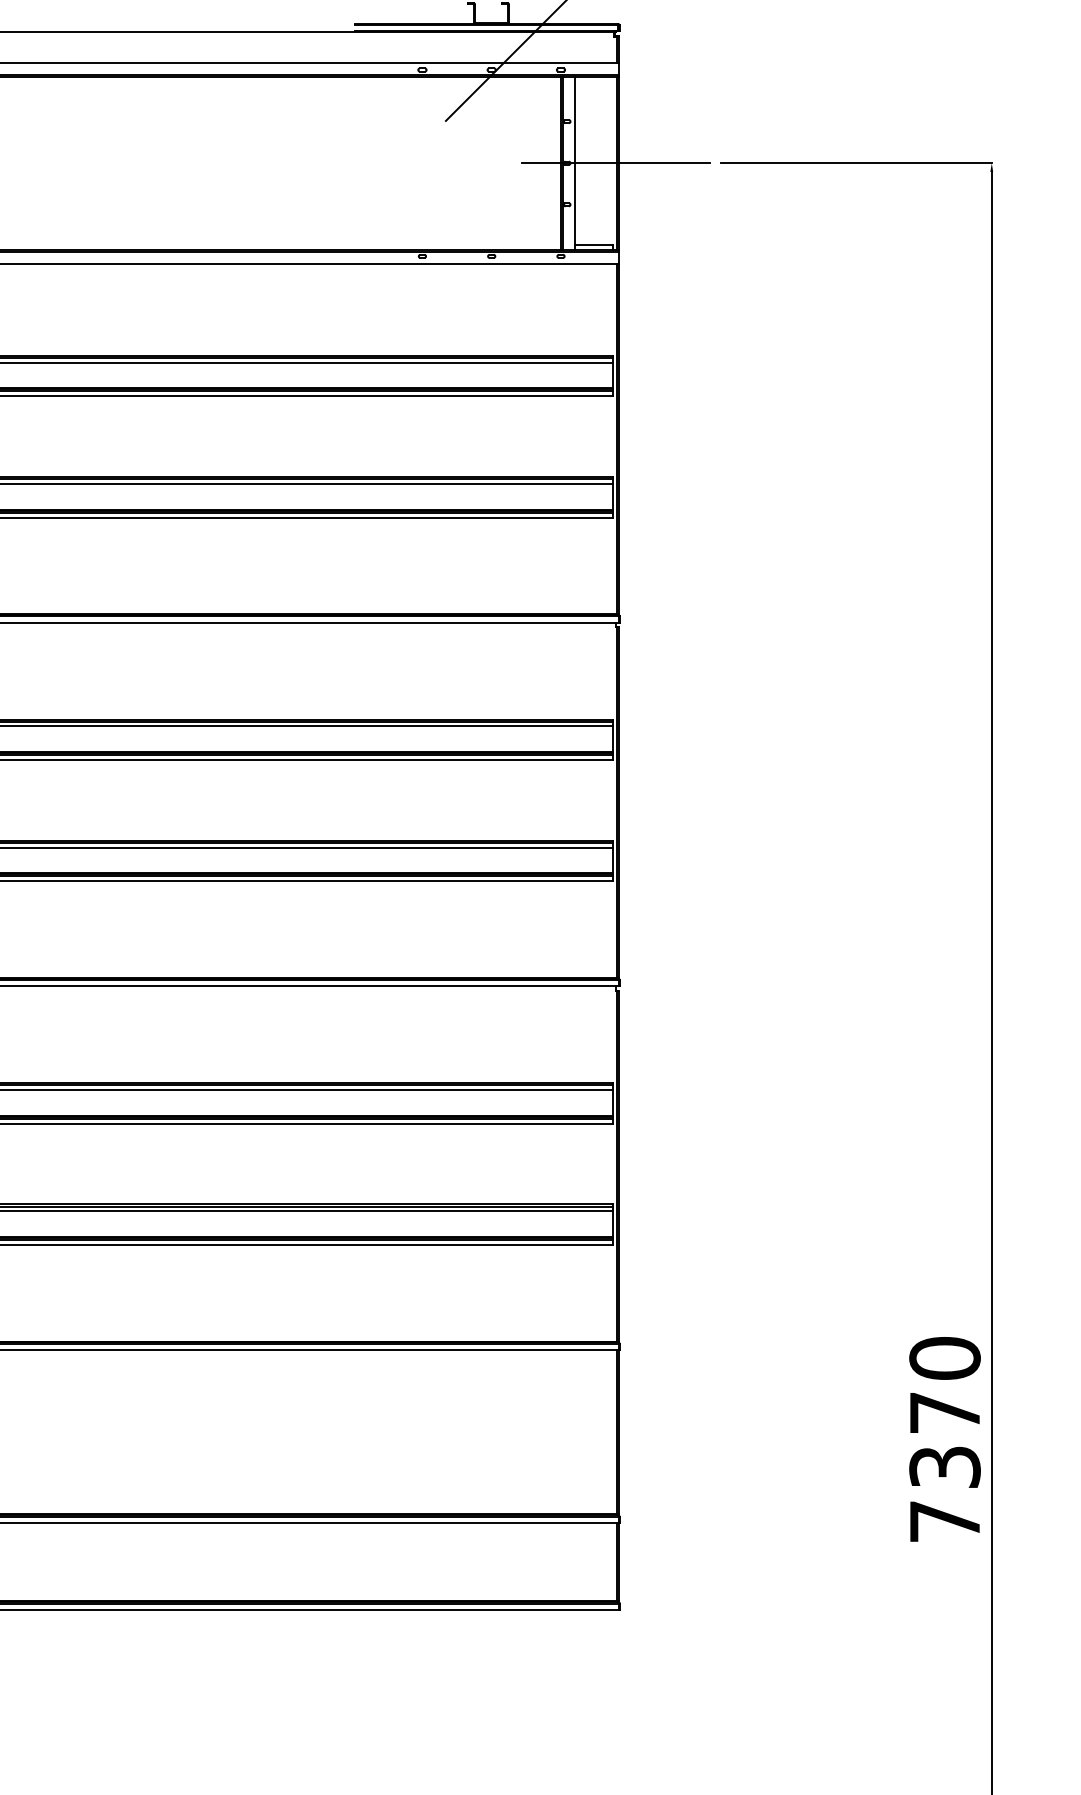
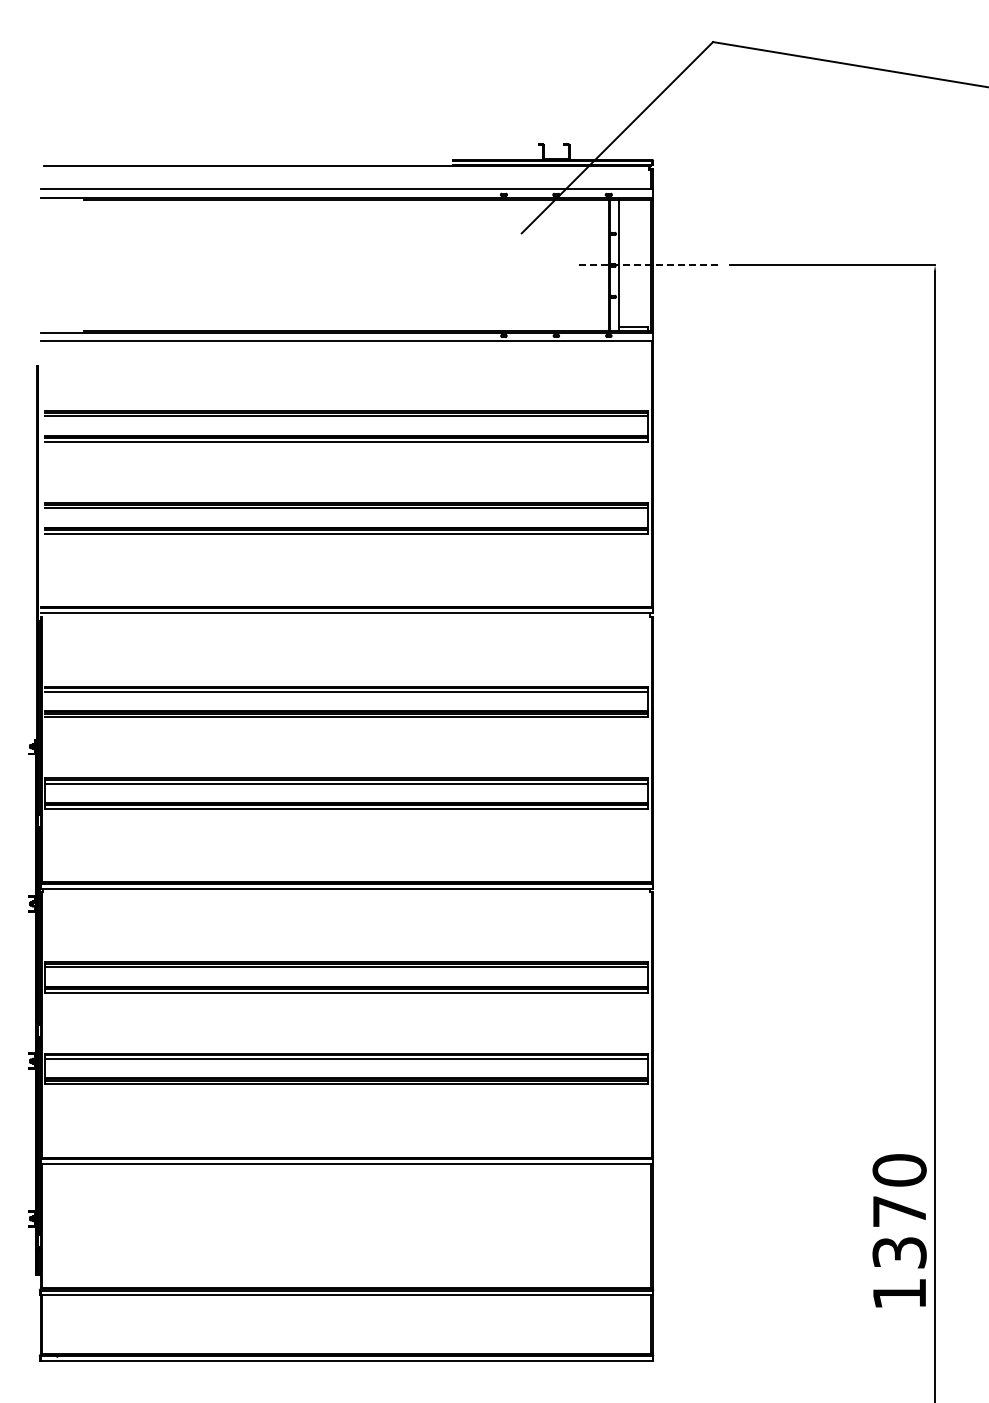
line: (615, 163) -> (650, 265), solid -> dashed
text: (944, 1521) -> (899, 1293), 7370 -> 1370

